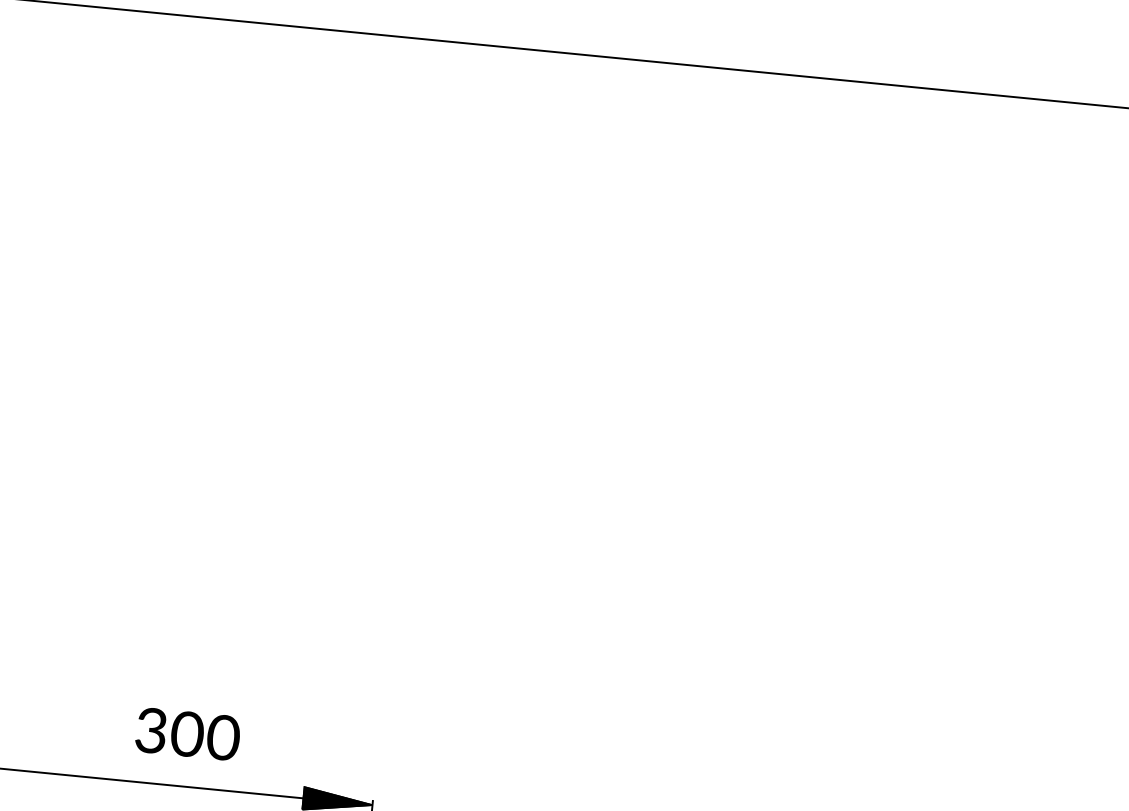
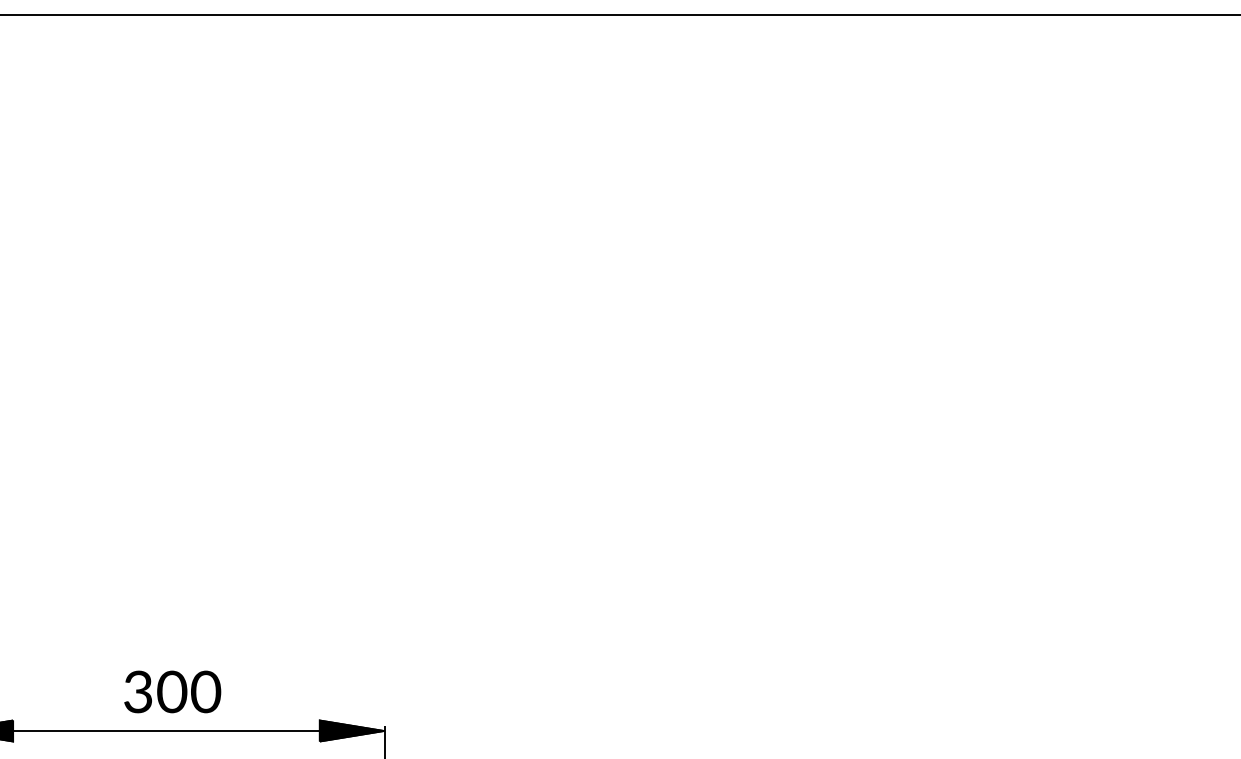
text: (187, 733) -> (172, 691), moved

